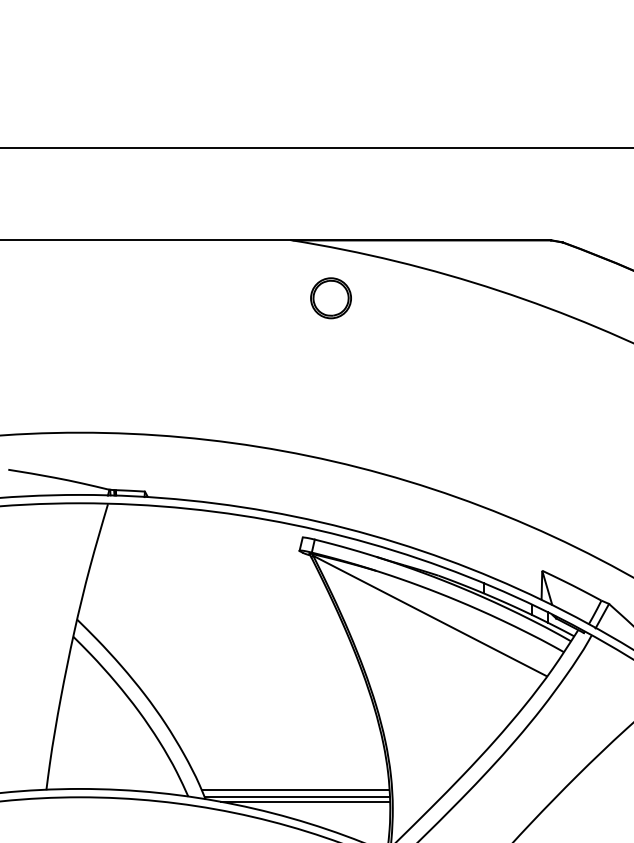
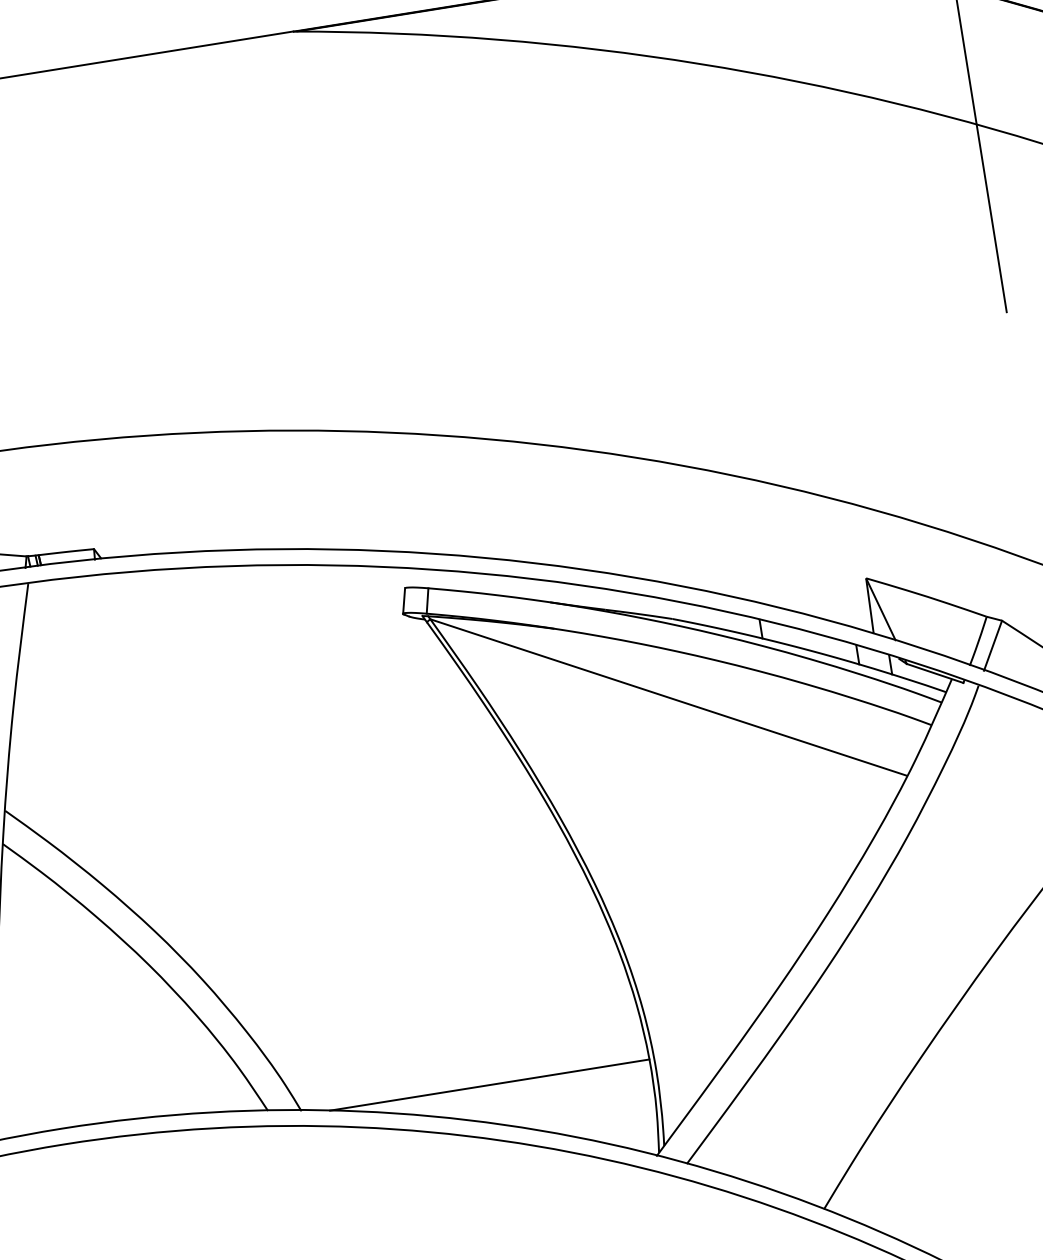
part: (330, 298) -> (385, 129), removed
line: (295, 790) -> (467, 1066), removed
line: (296, 796) -> (471, 1077), removed

